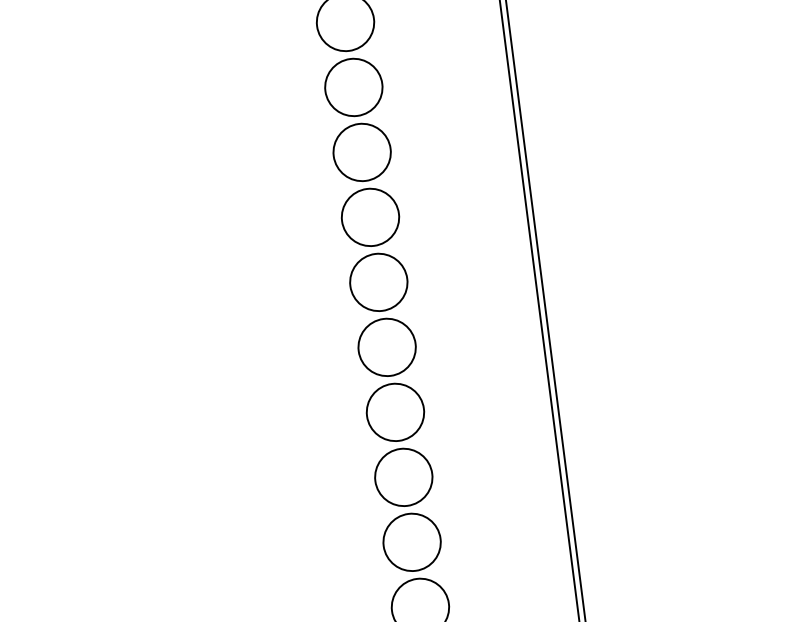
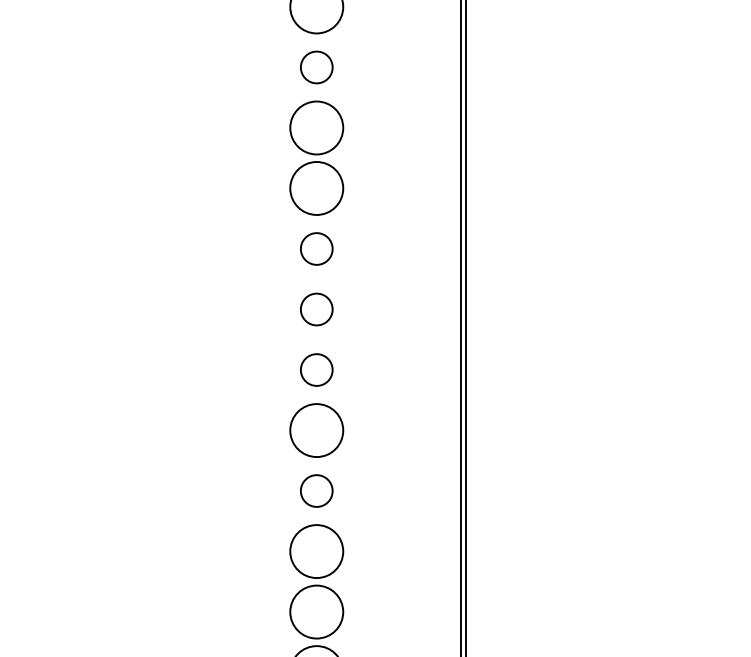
circle: (353, 87) -> (316, 67), size x0.6
circle: (378, 281) -> (316, 248), size x0.6
circle: (386, 347) -> (316, 309), size x0.6
circle: (395, 411) -> (316, 369), size x0.6
circle: (411, 541) -> (316, 490), size x0.6

